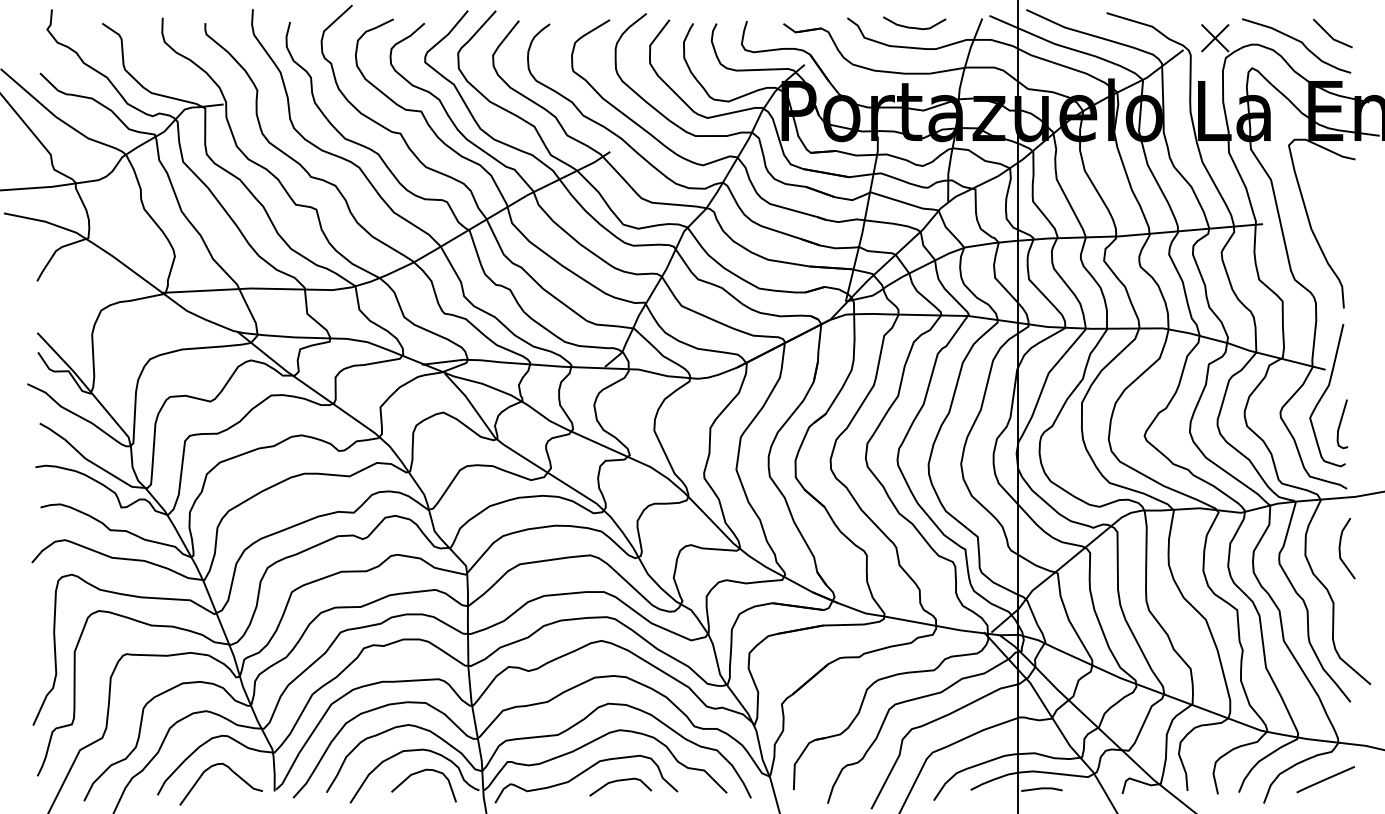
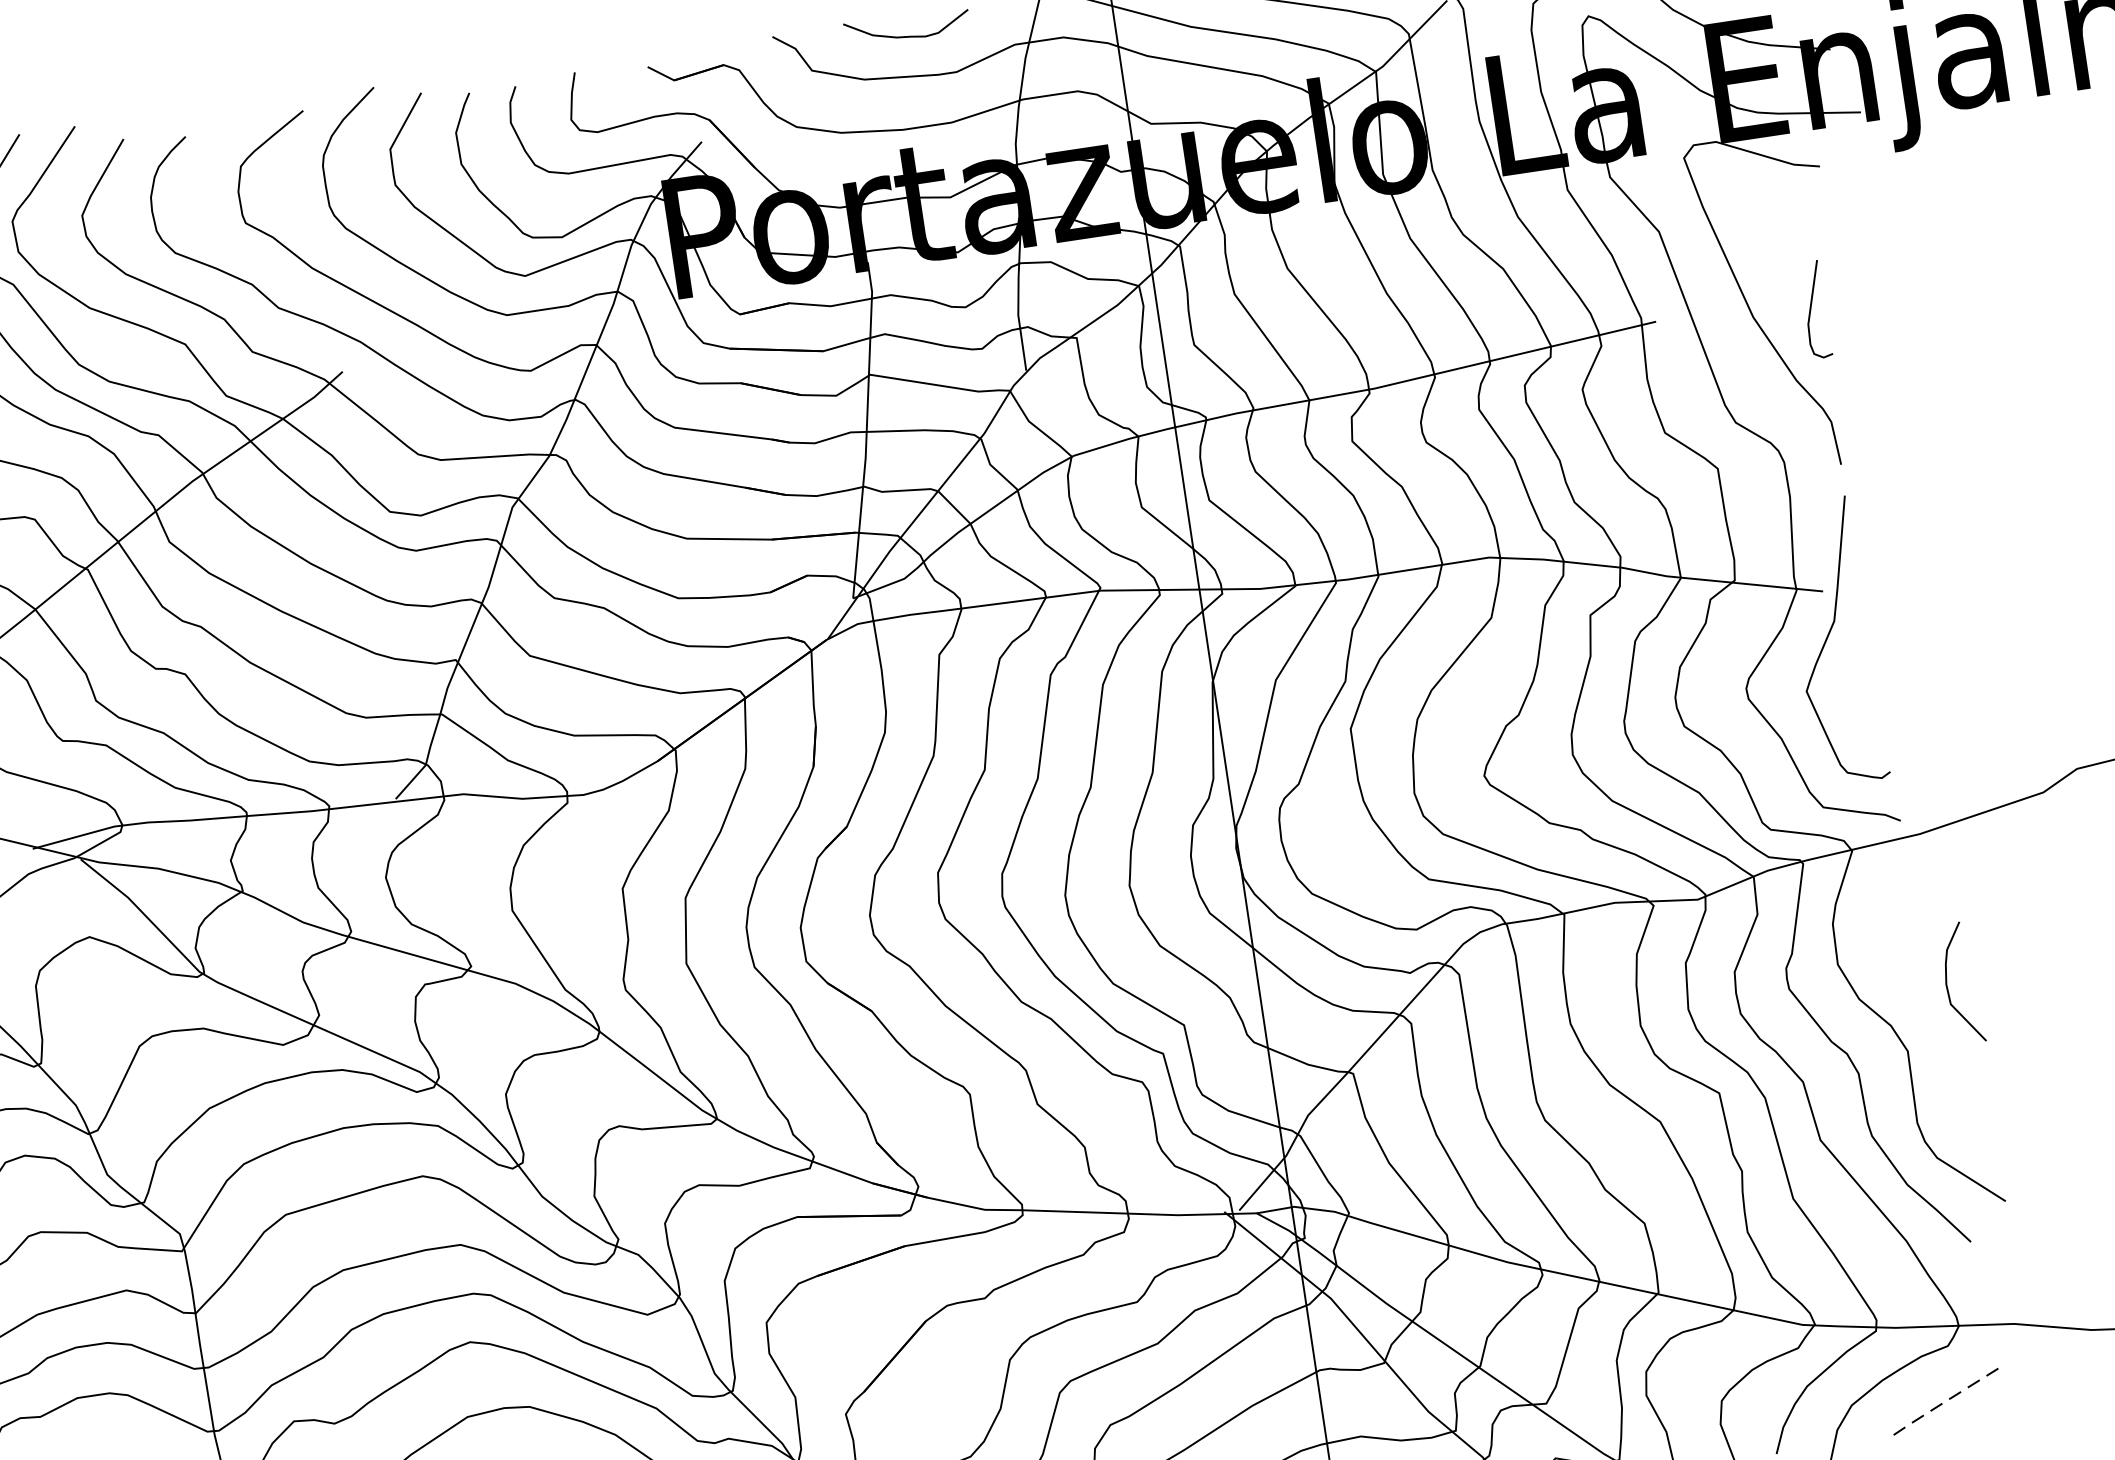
curve: (1341, 423) -> (1813, 309), moved
curve: (1340, 548) -> (1948, 984), moved
line: (1324, 779) -> (1942, 1402), solid -> dashed

